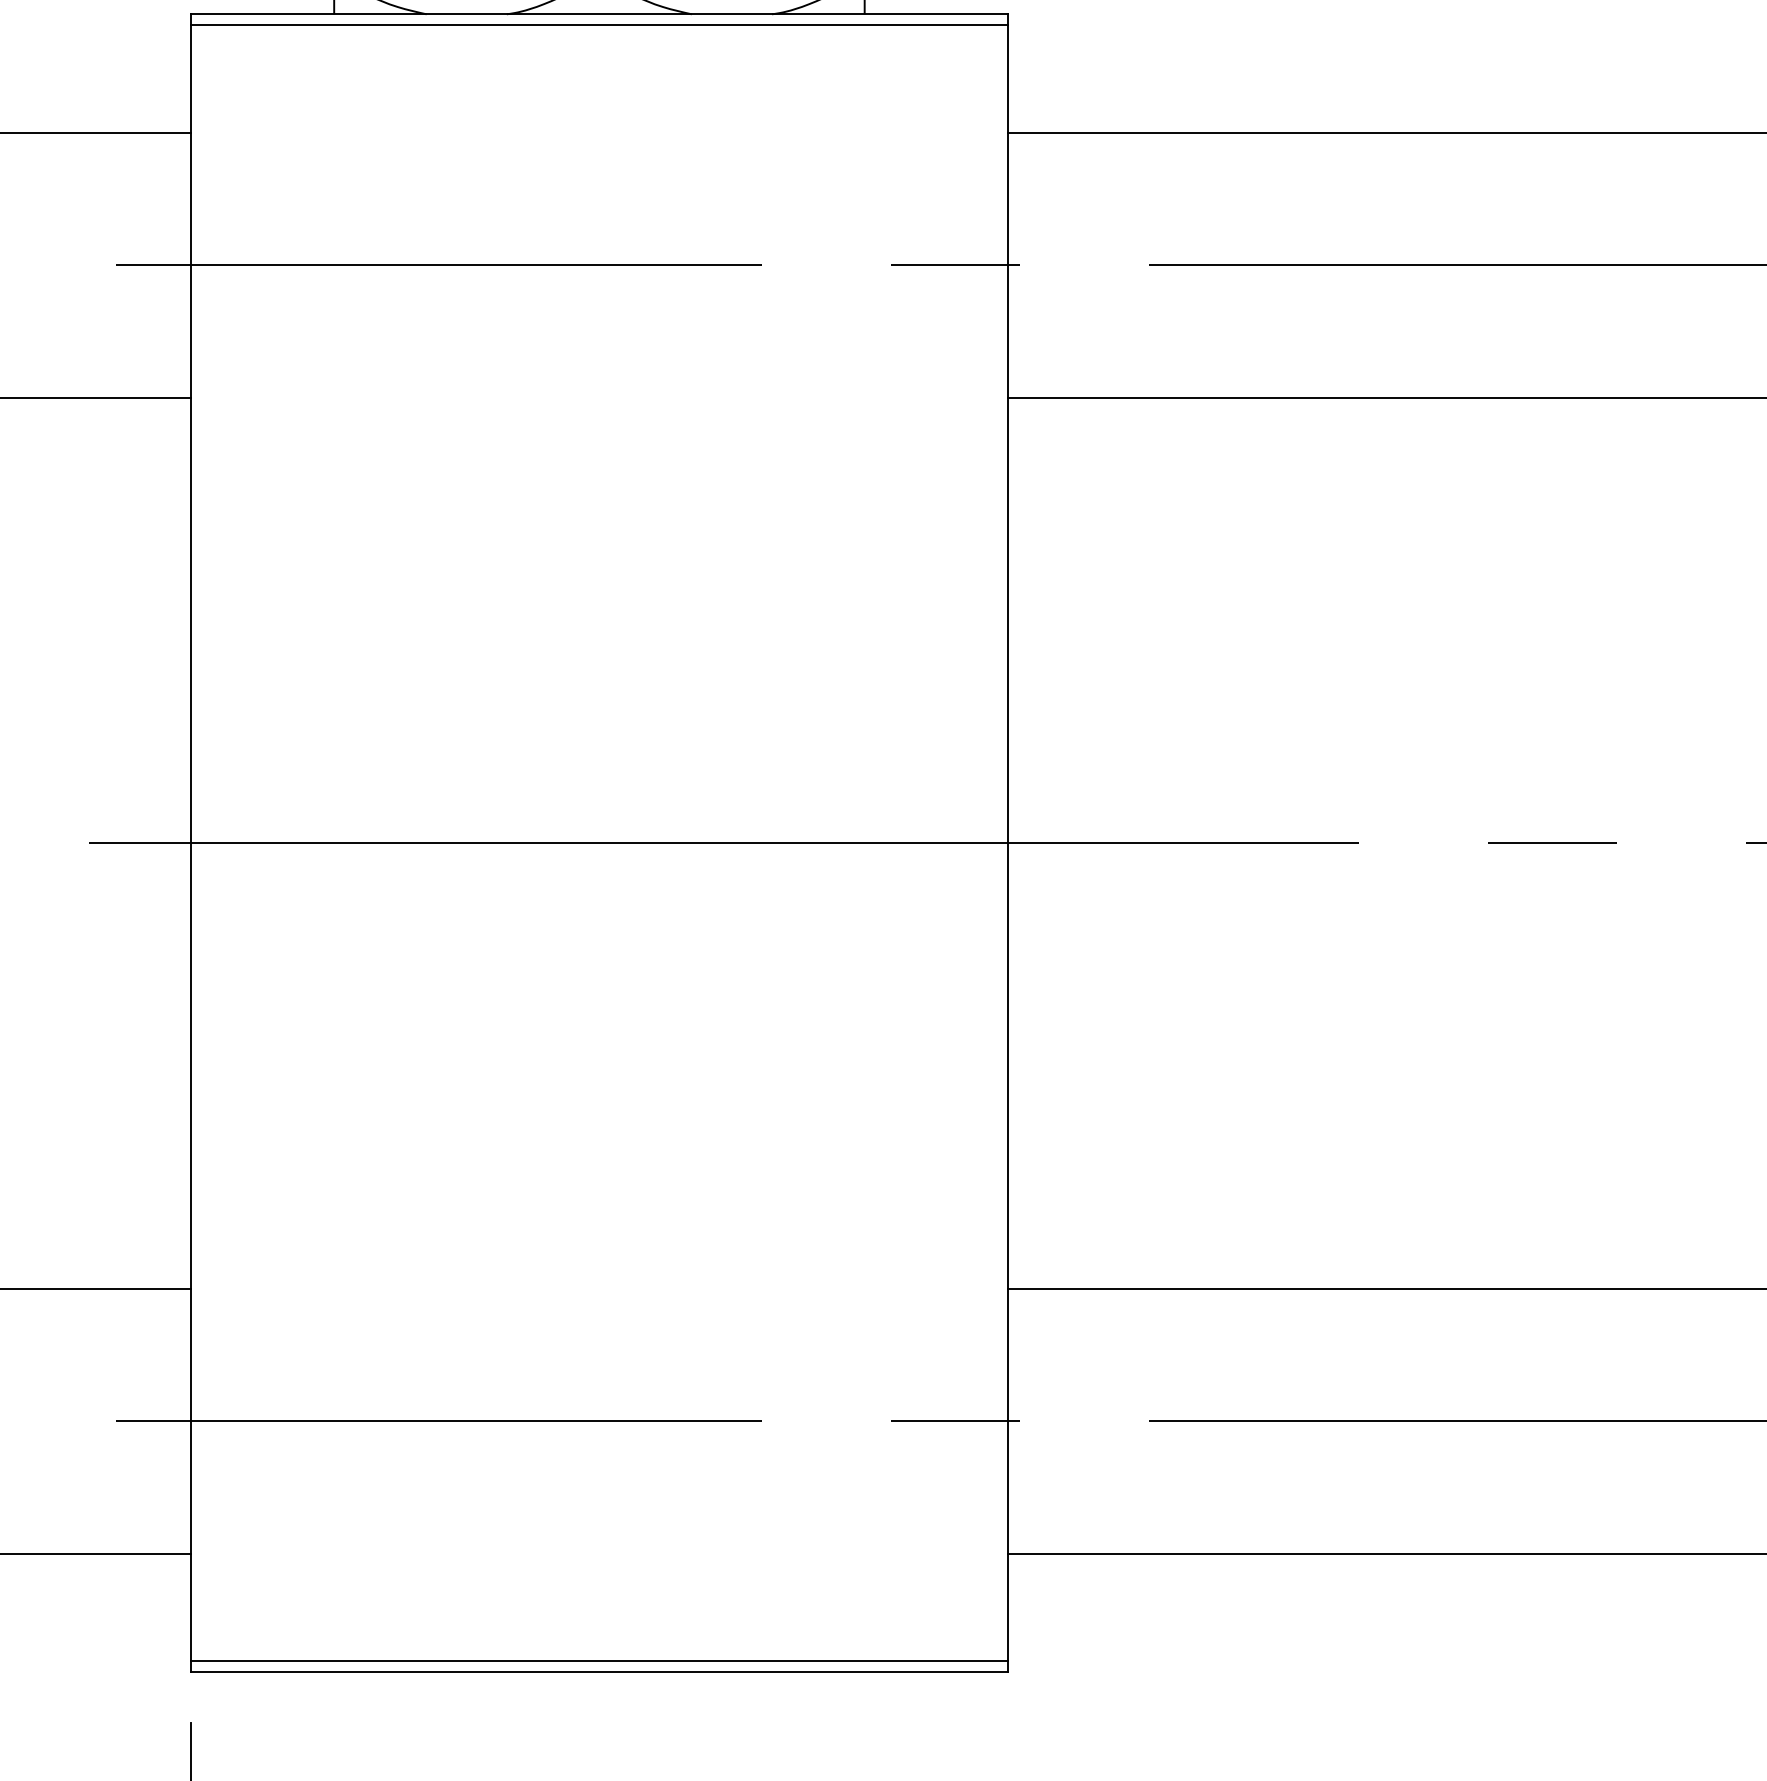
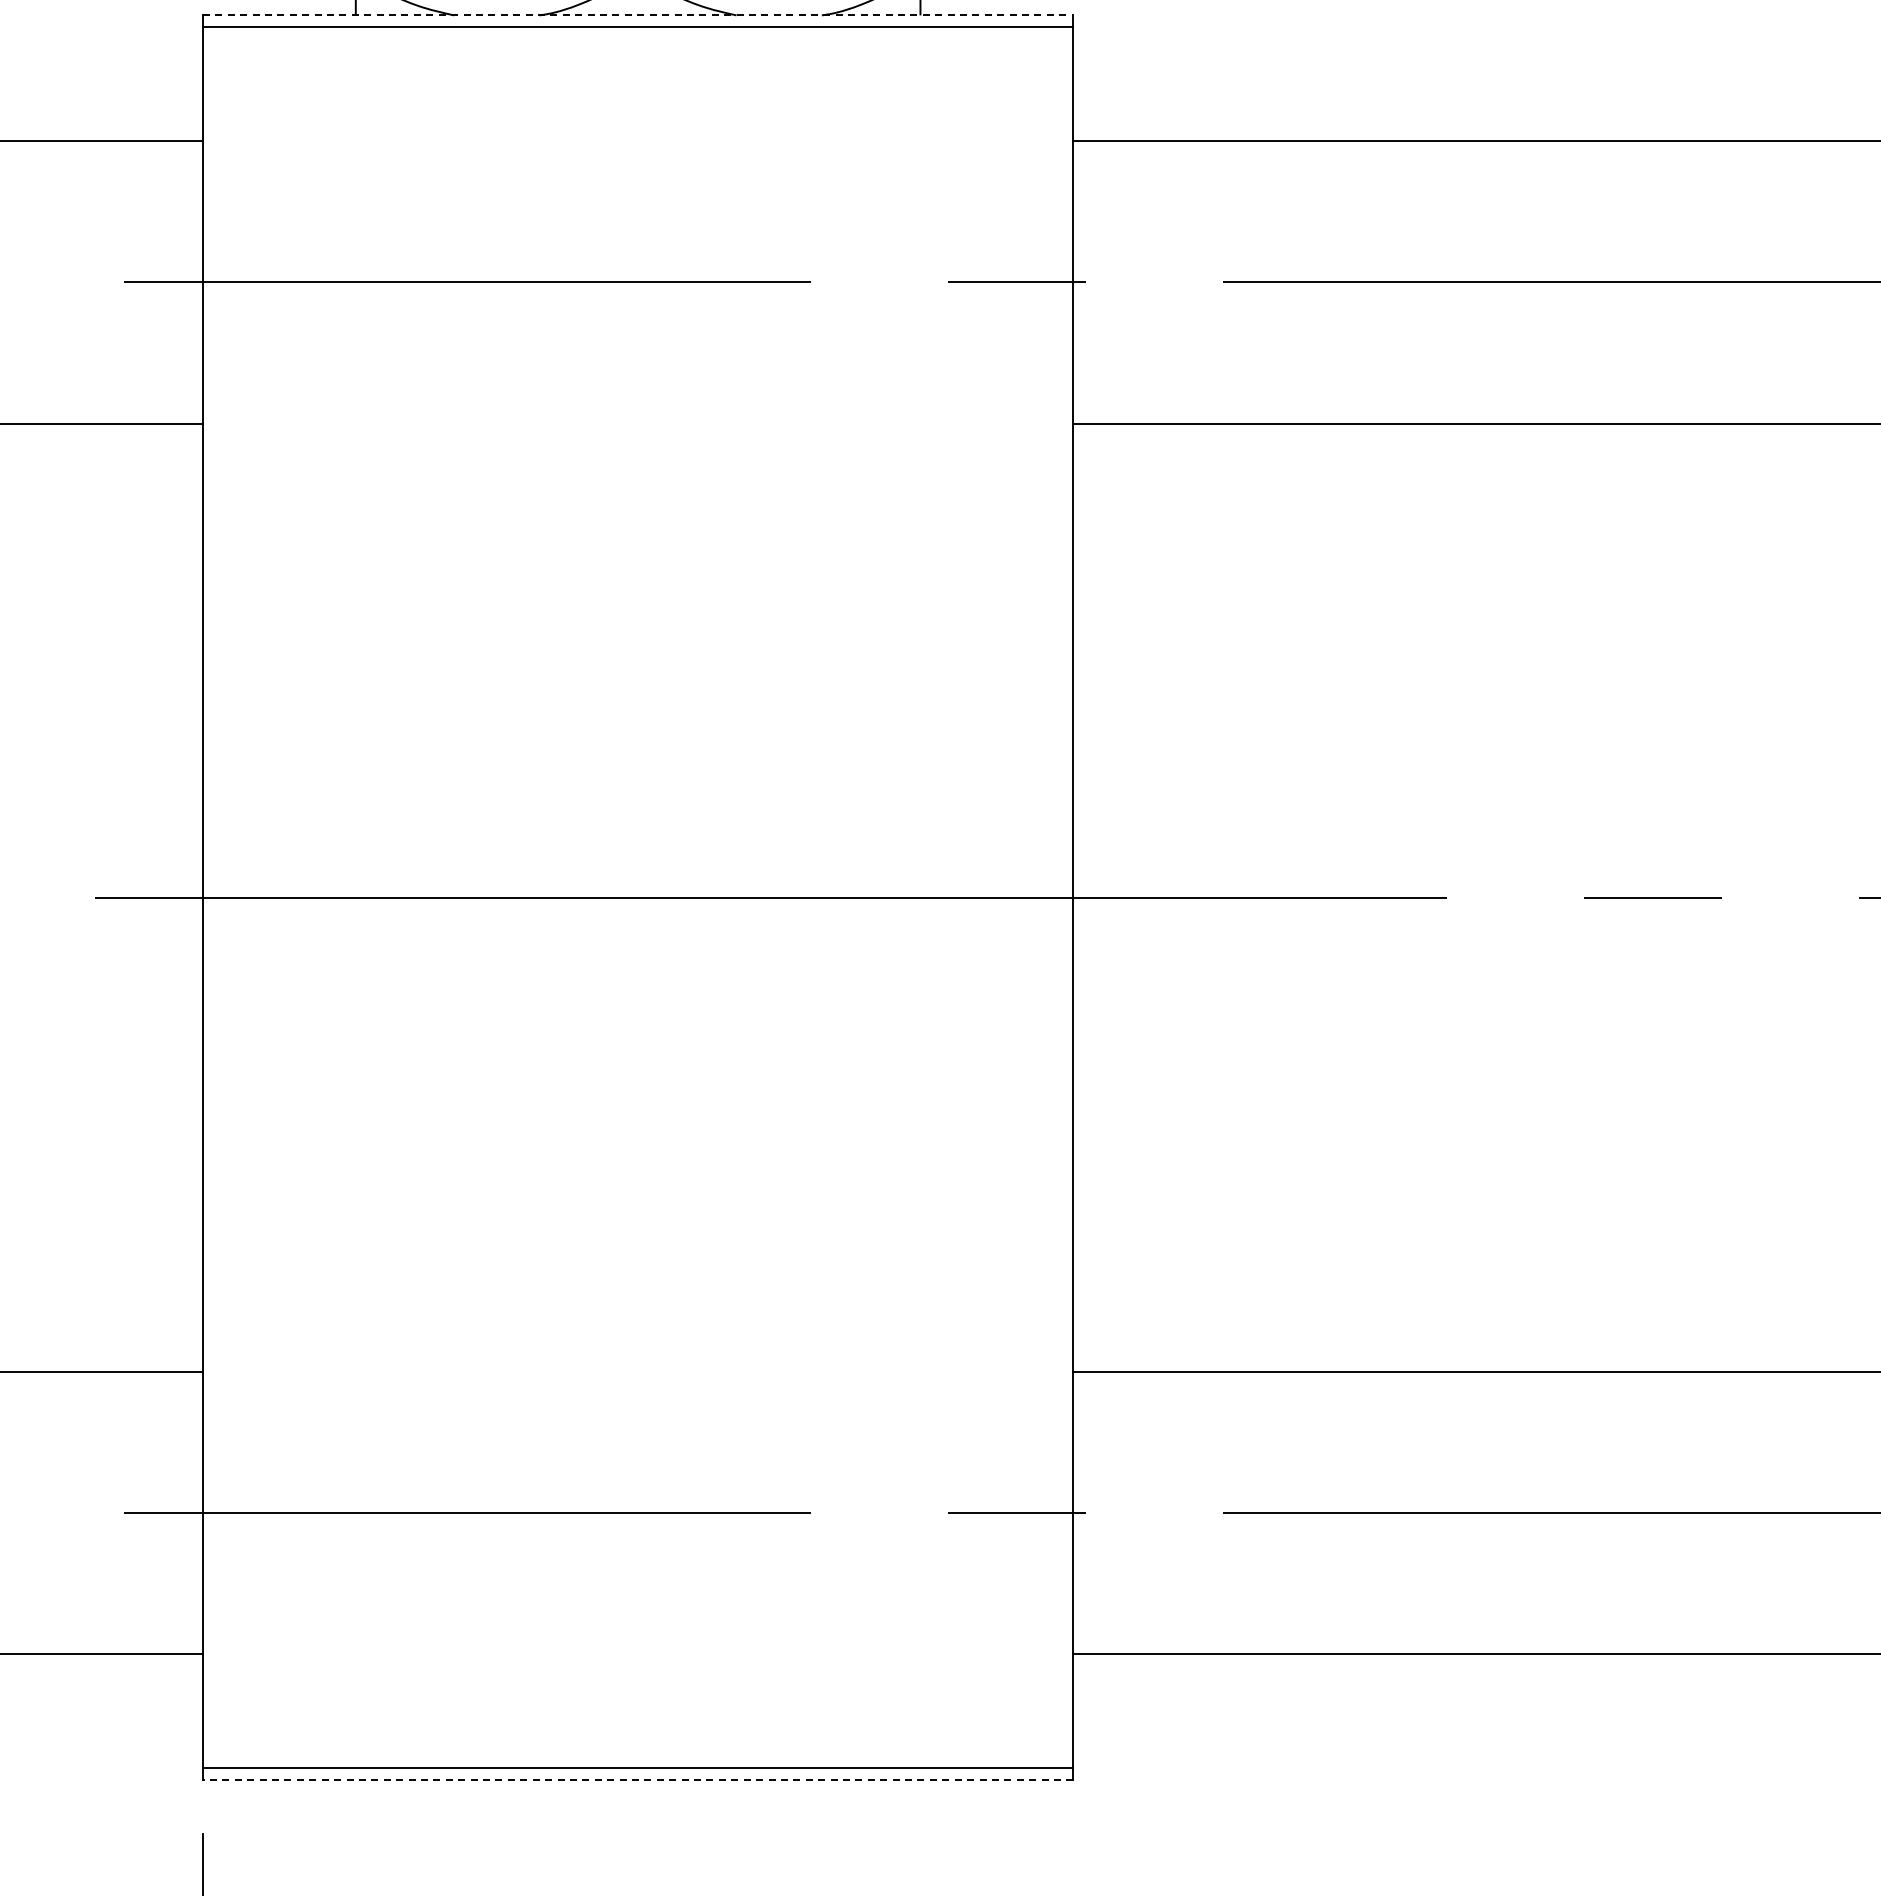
line: (599, 14) -> (638, 15), solid -> dashed
line: (598, 1671) -> (637, 1779), solid -> dashed

